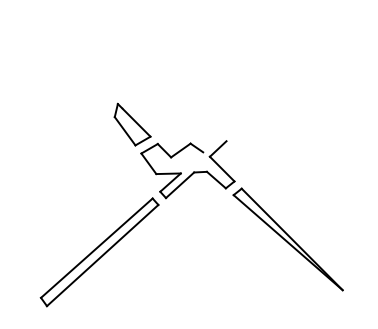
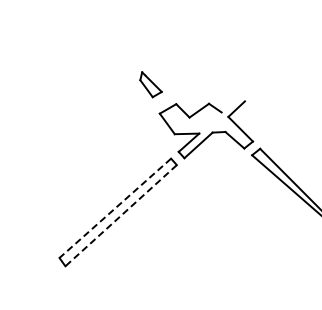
part: (132, 124) -> (150, 84), size x0.6
line: (96, 248) -> (114, 208), solid -> dashed
line: (102, 255) -> (120, 215), solid -> dashed

